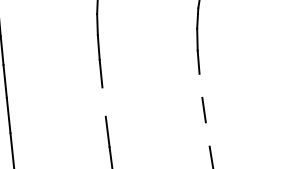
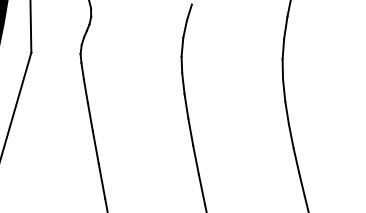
line: (200, 85) -> (290, 136), added
line: (103, 101) -> (195, 159), added
line: (207, 134) -> (301, 184), added

